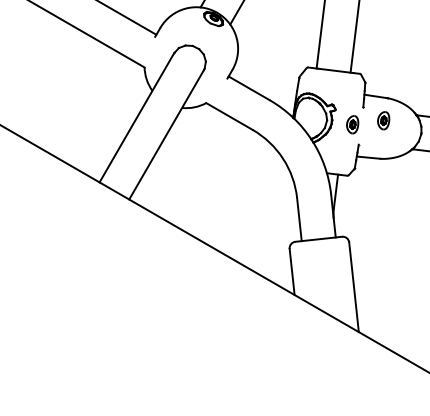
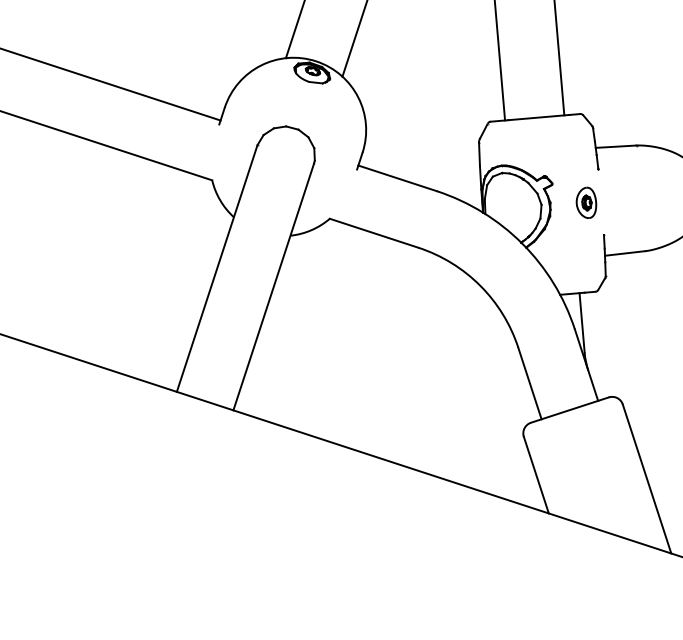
part: (383, 120) -> (637, 184), removed

